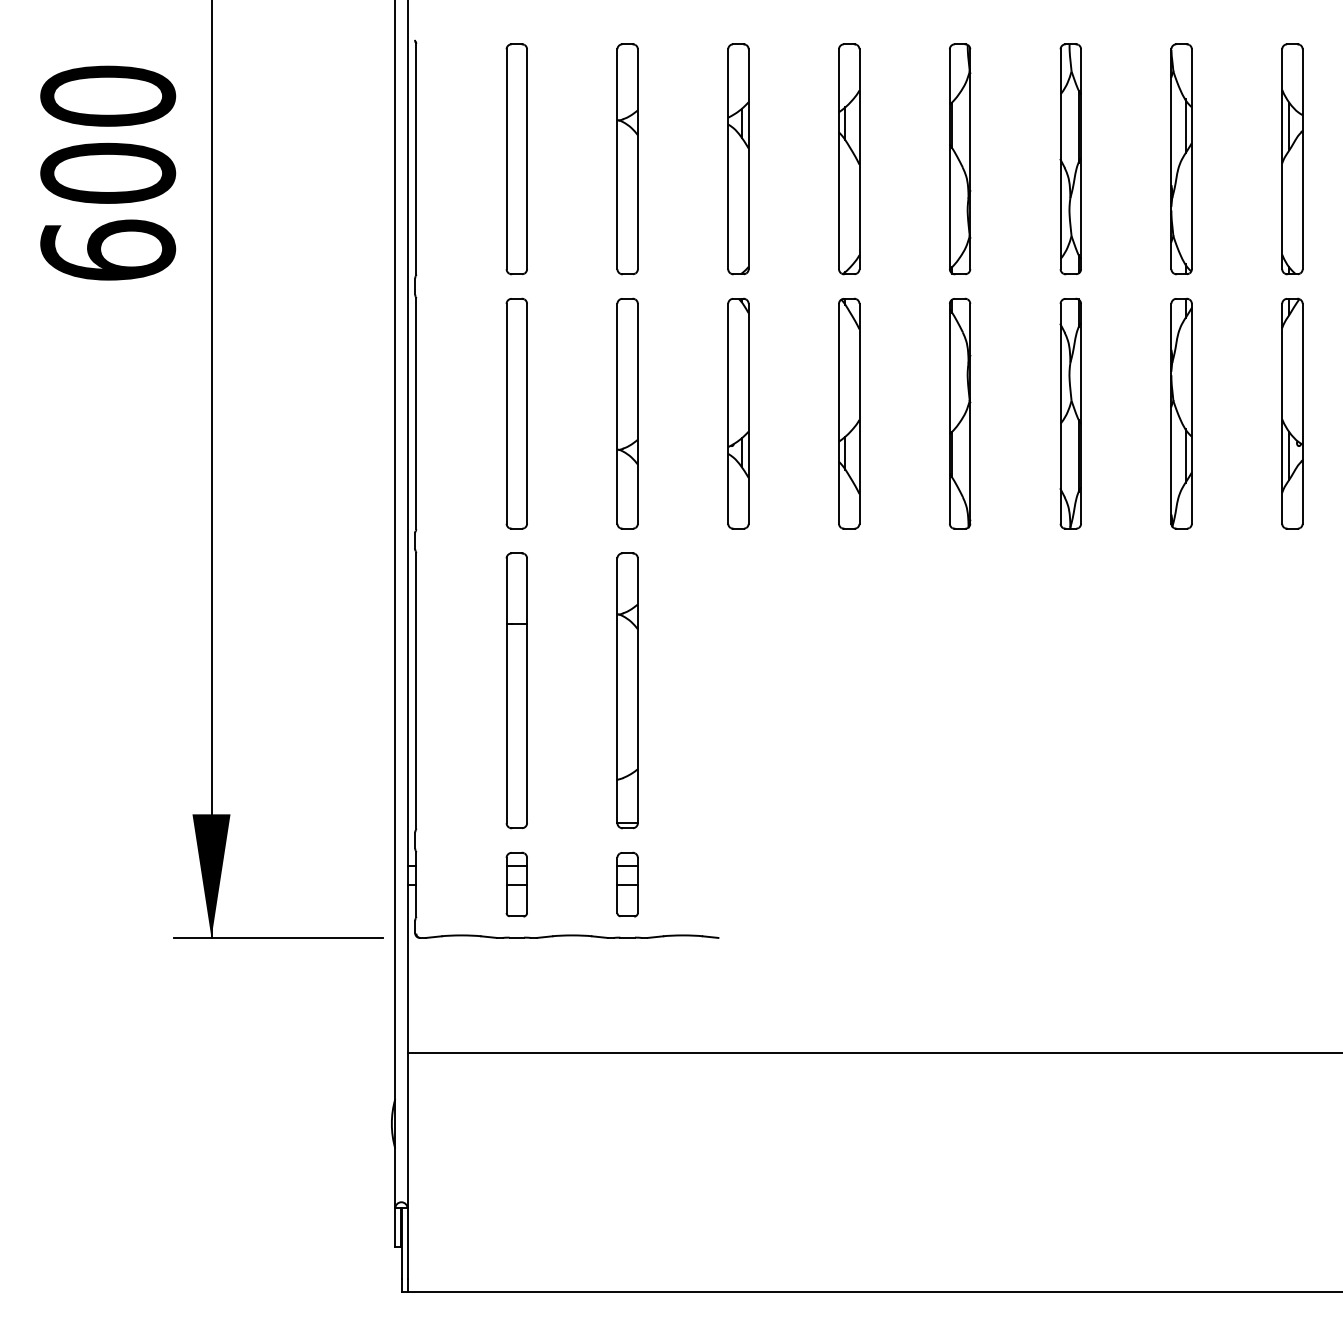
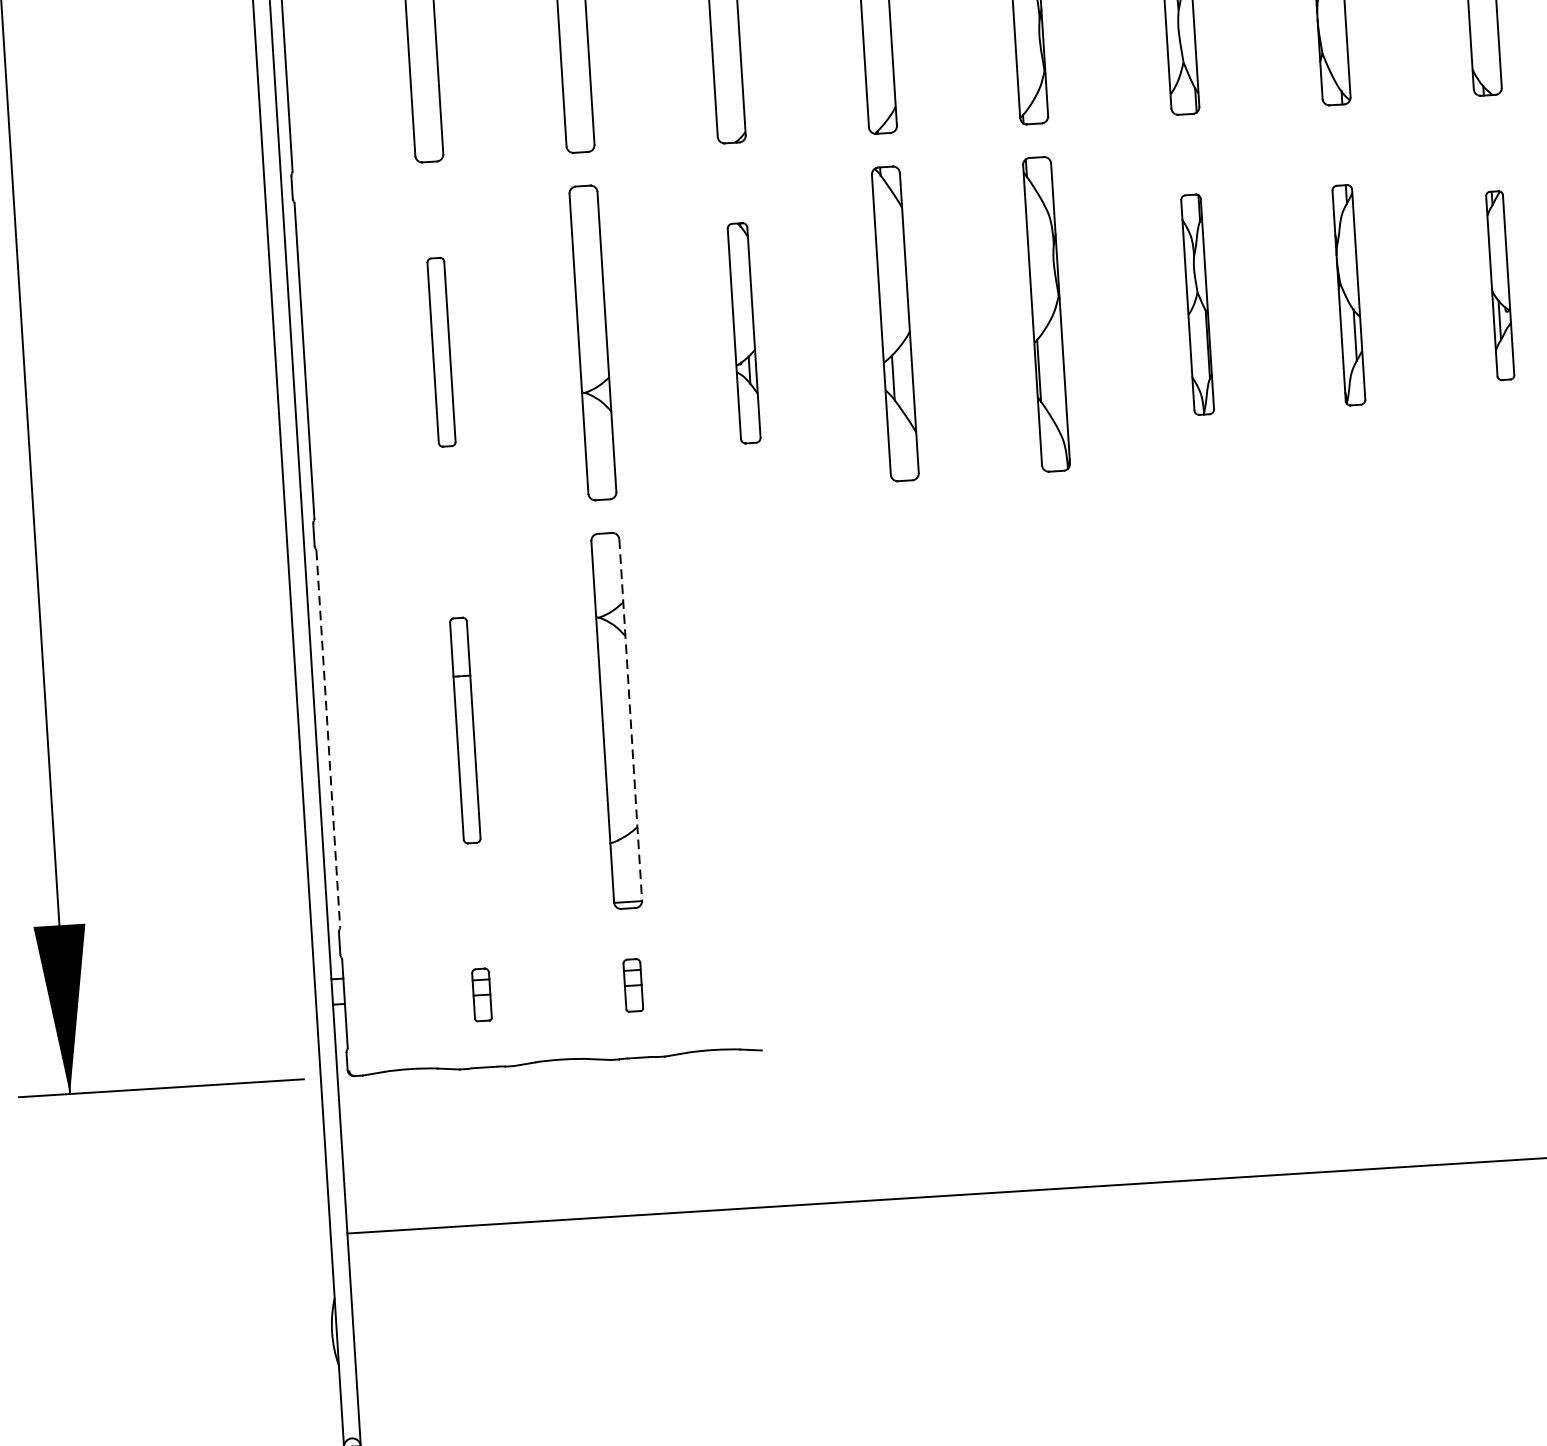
part: (516, 413) -> (441, 352), size x0.6
part: (738, 413) -> (744, 333), size x0.7
part: (1070, 413) -> (1197, 304), size x0.7
part: (1181, 413) -> (1348, 294), size x0.7
part: (1292, 413) -> (1500, 285), size x0.6
part: (516, 690) -> (465, 730), size x0.6
line: (416, 691) -> (328, 740), solid -> dashed
line: (637, 691) -> (630, 721), solid -> dashed
part: (516, 884) -> (481, 994), size x0.6
part: (627, 884) -> (633, 985), size x0.6

